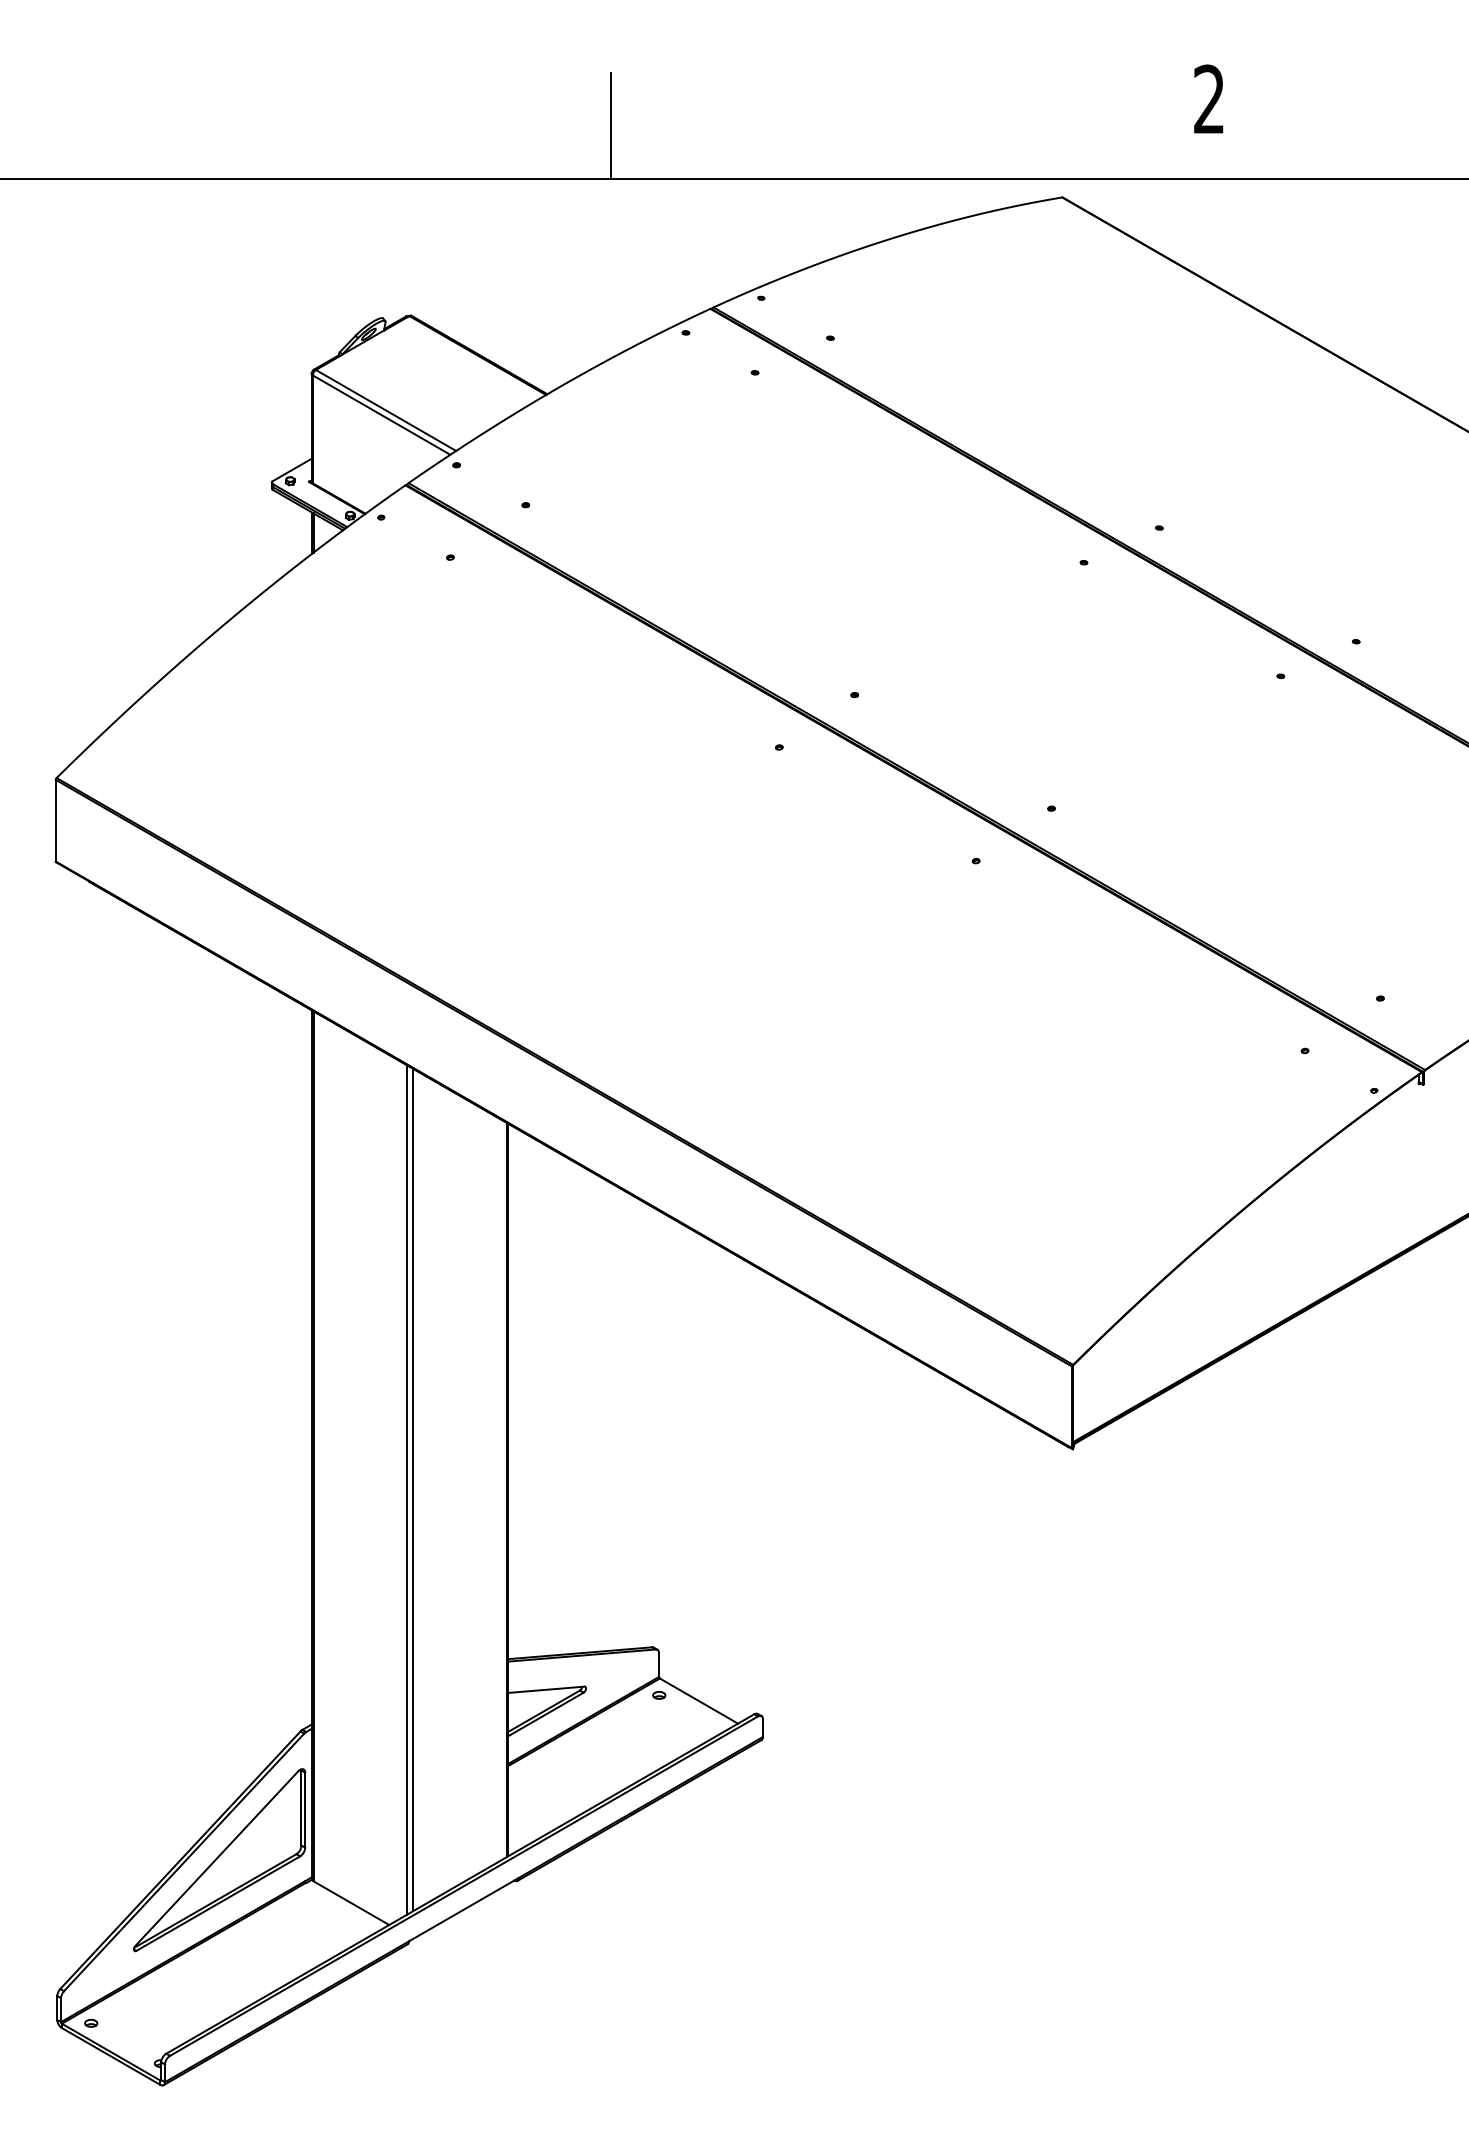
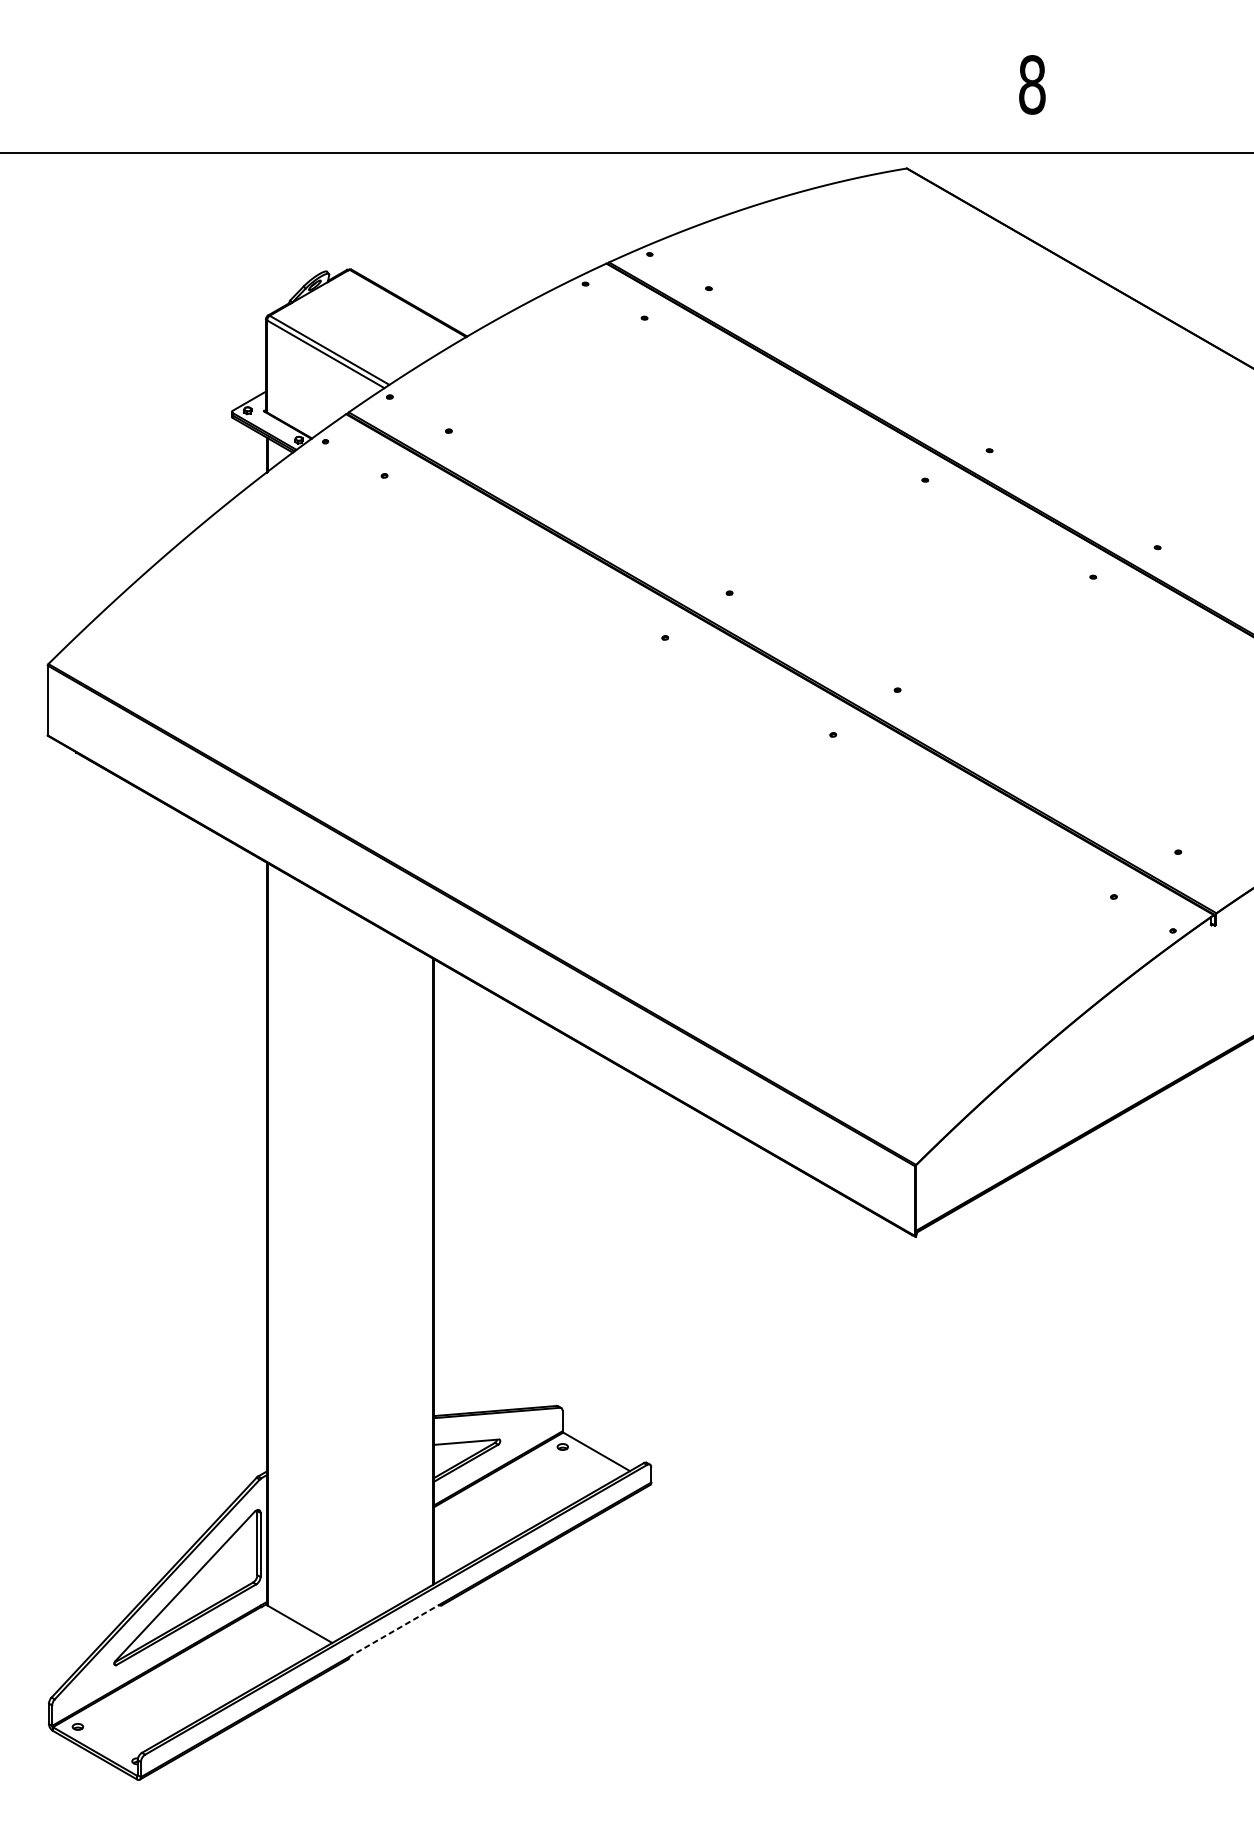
text: (1209, 99) -> (1032, 84), 2 -> 8
line: (611, 125) -> (522, 107), removed
line: (407, 1489) -> (347, 1271), removed
line: (413, 1489) -> (353, 1271), removed
line: (463, 1909) -> (395, 1629), solid -> dashed

